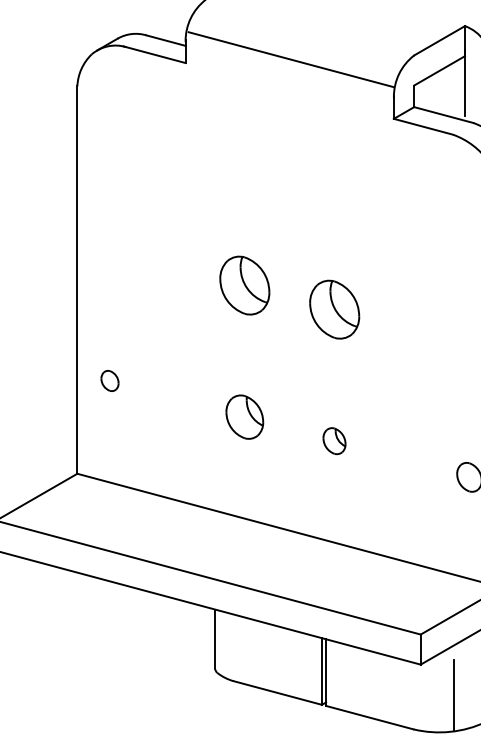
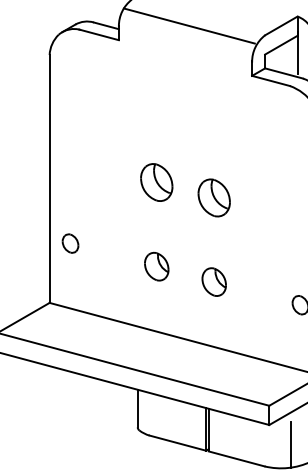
line: (289, 58) -> (188, 25), moved
part: (109, 380) -> (70, 243), size x1.43
part: (333, 440) -> (213, 281), size x1.67

